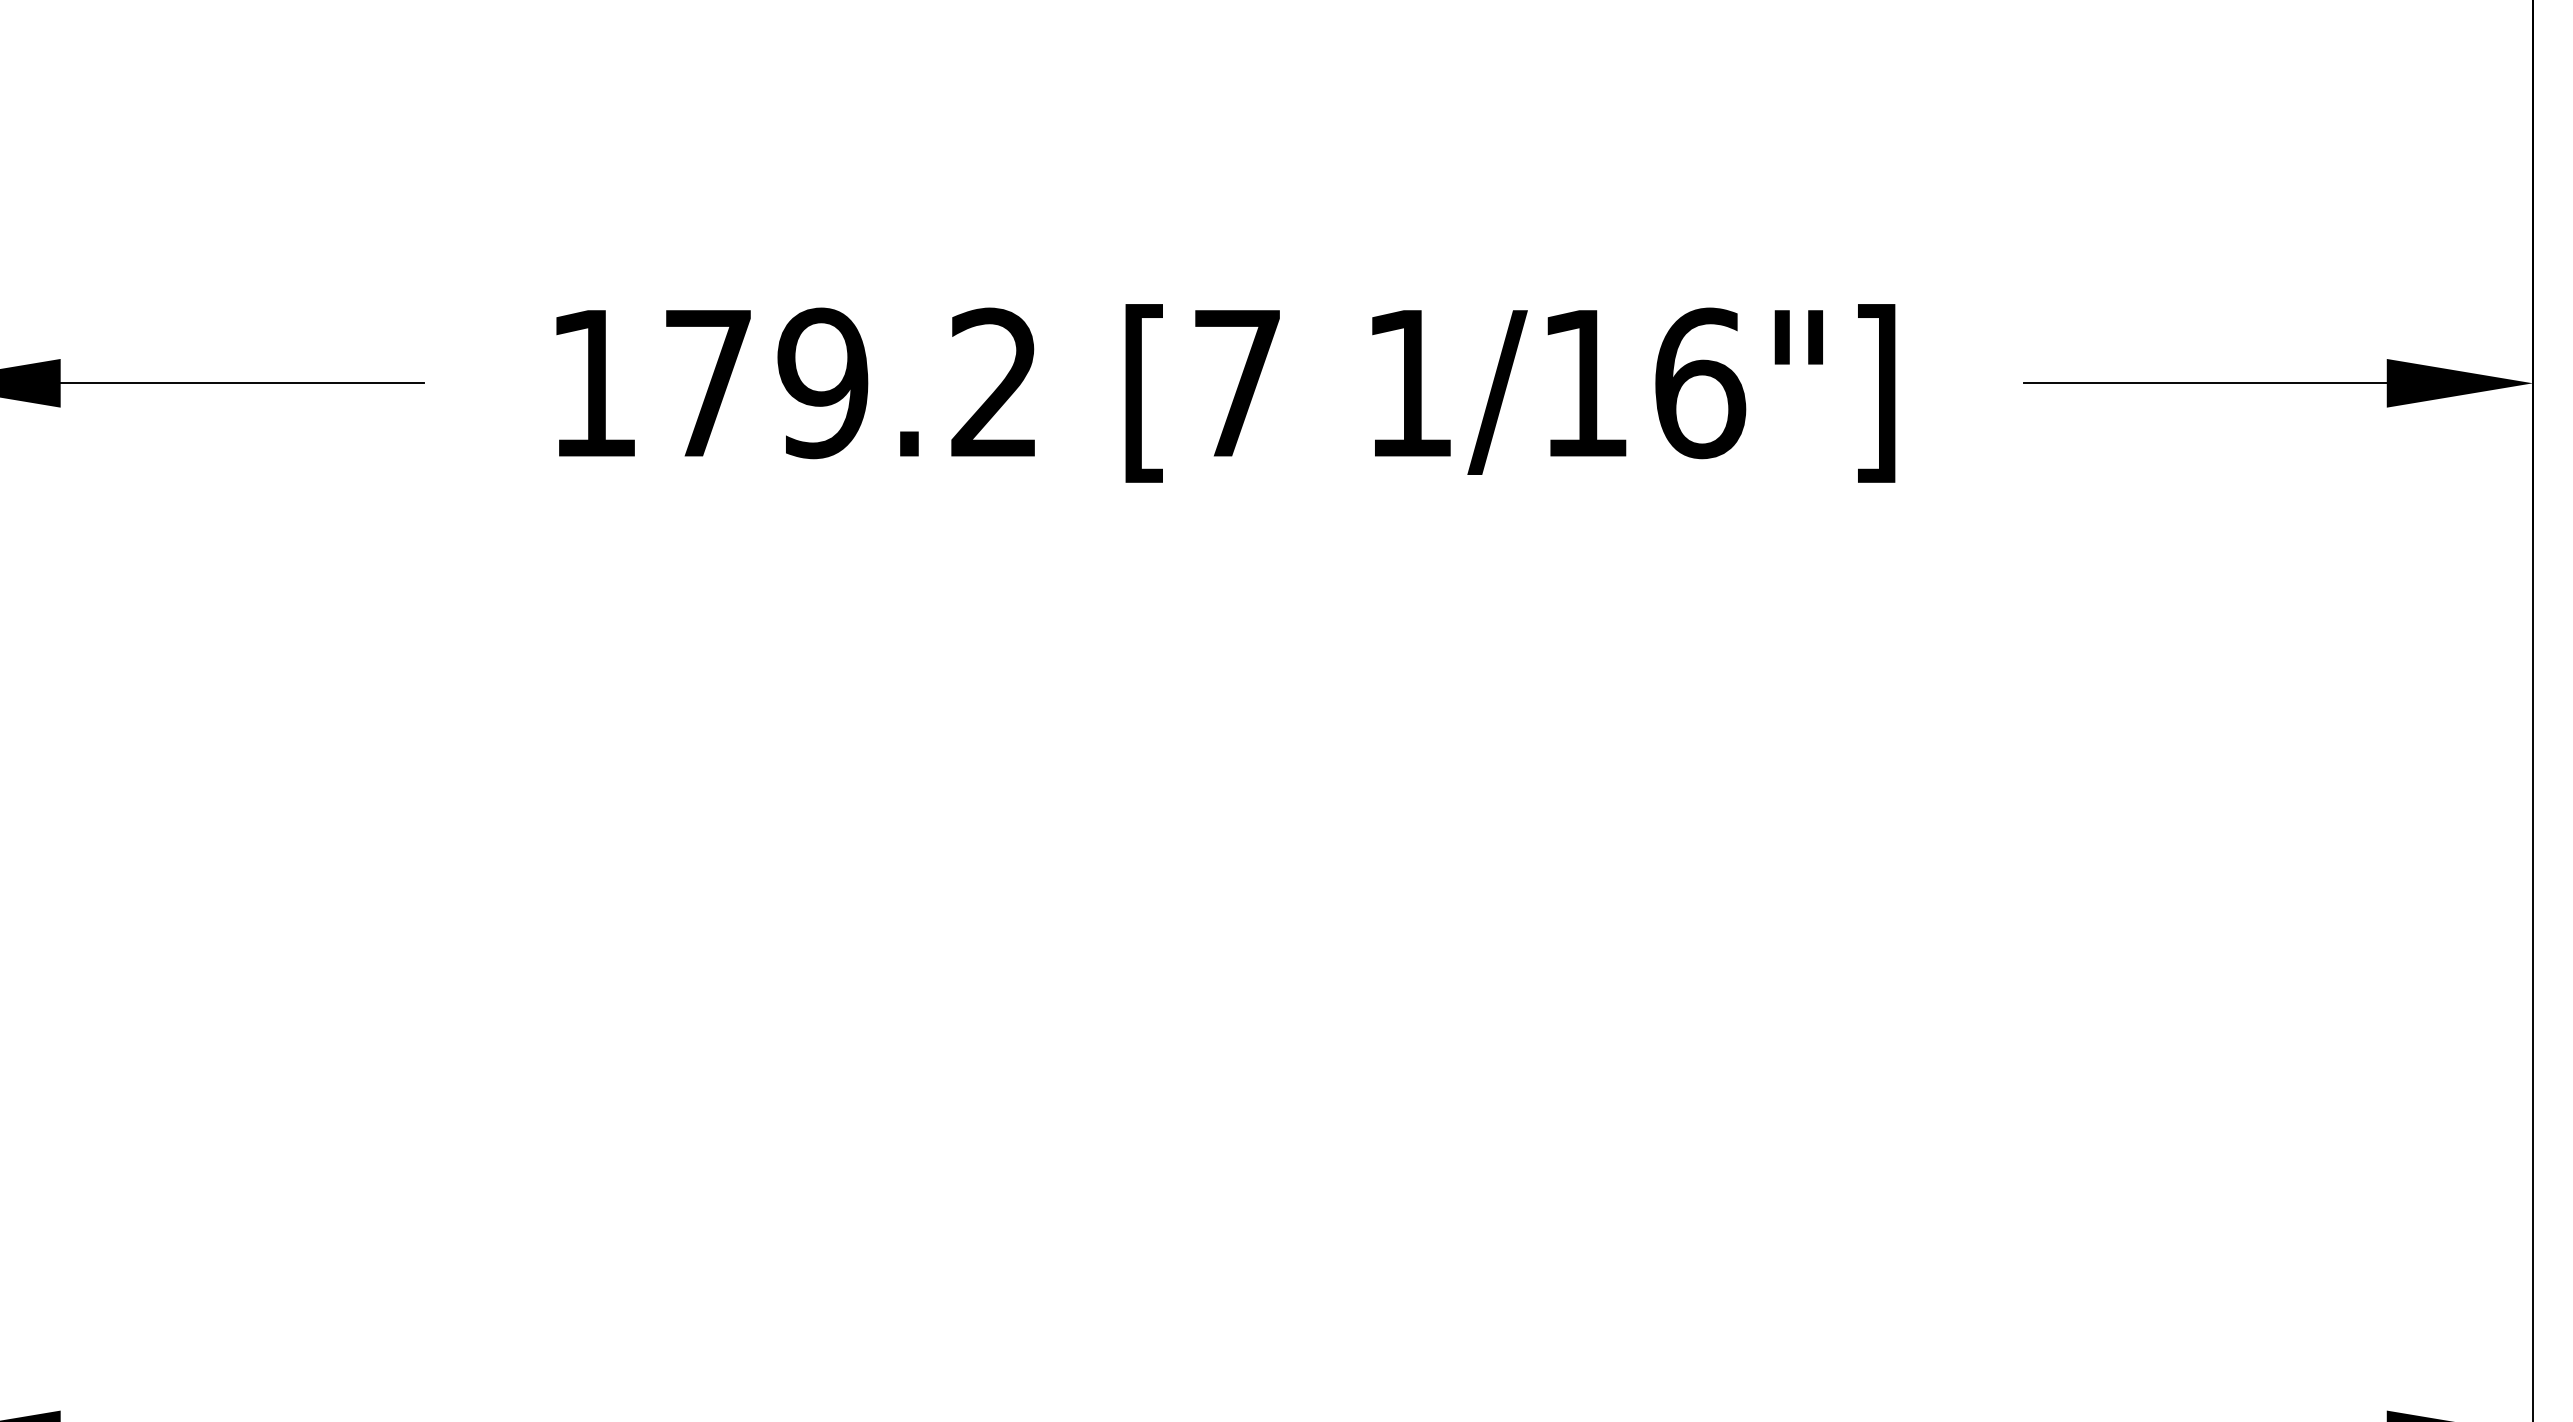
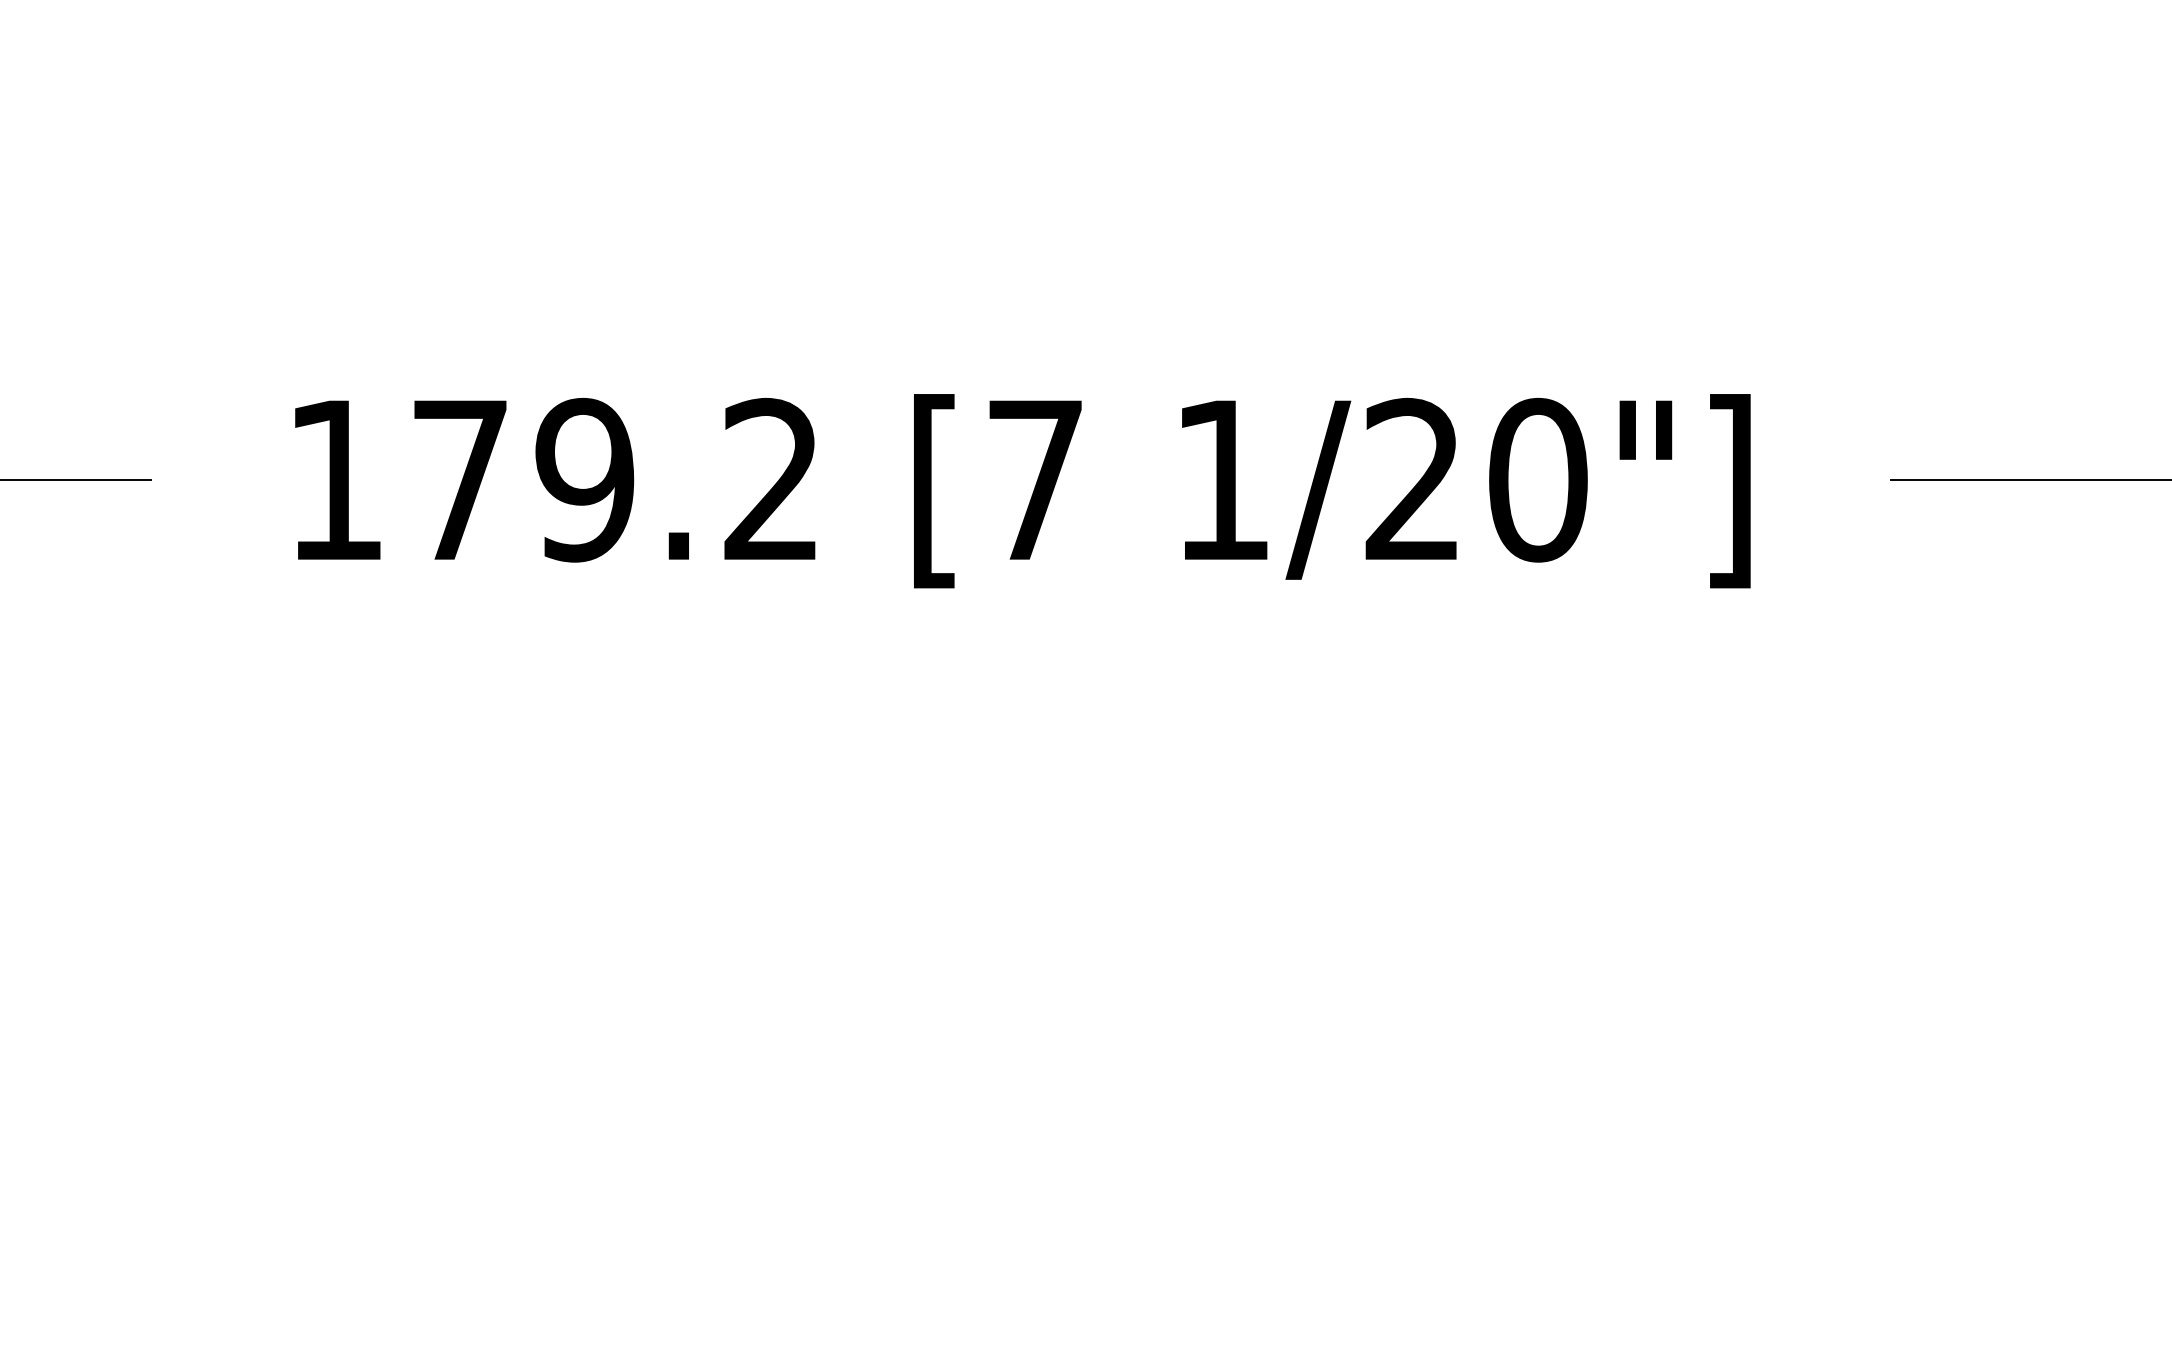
text: (1643, 383) -> (1476, 480), 1/16"] -> 1/20"]

